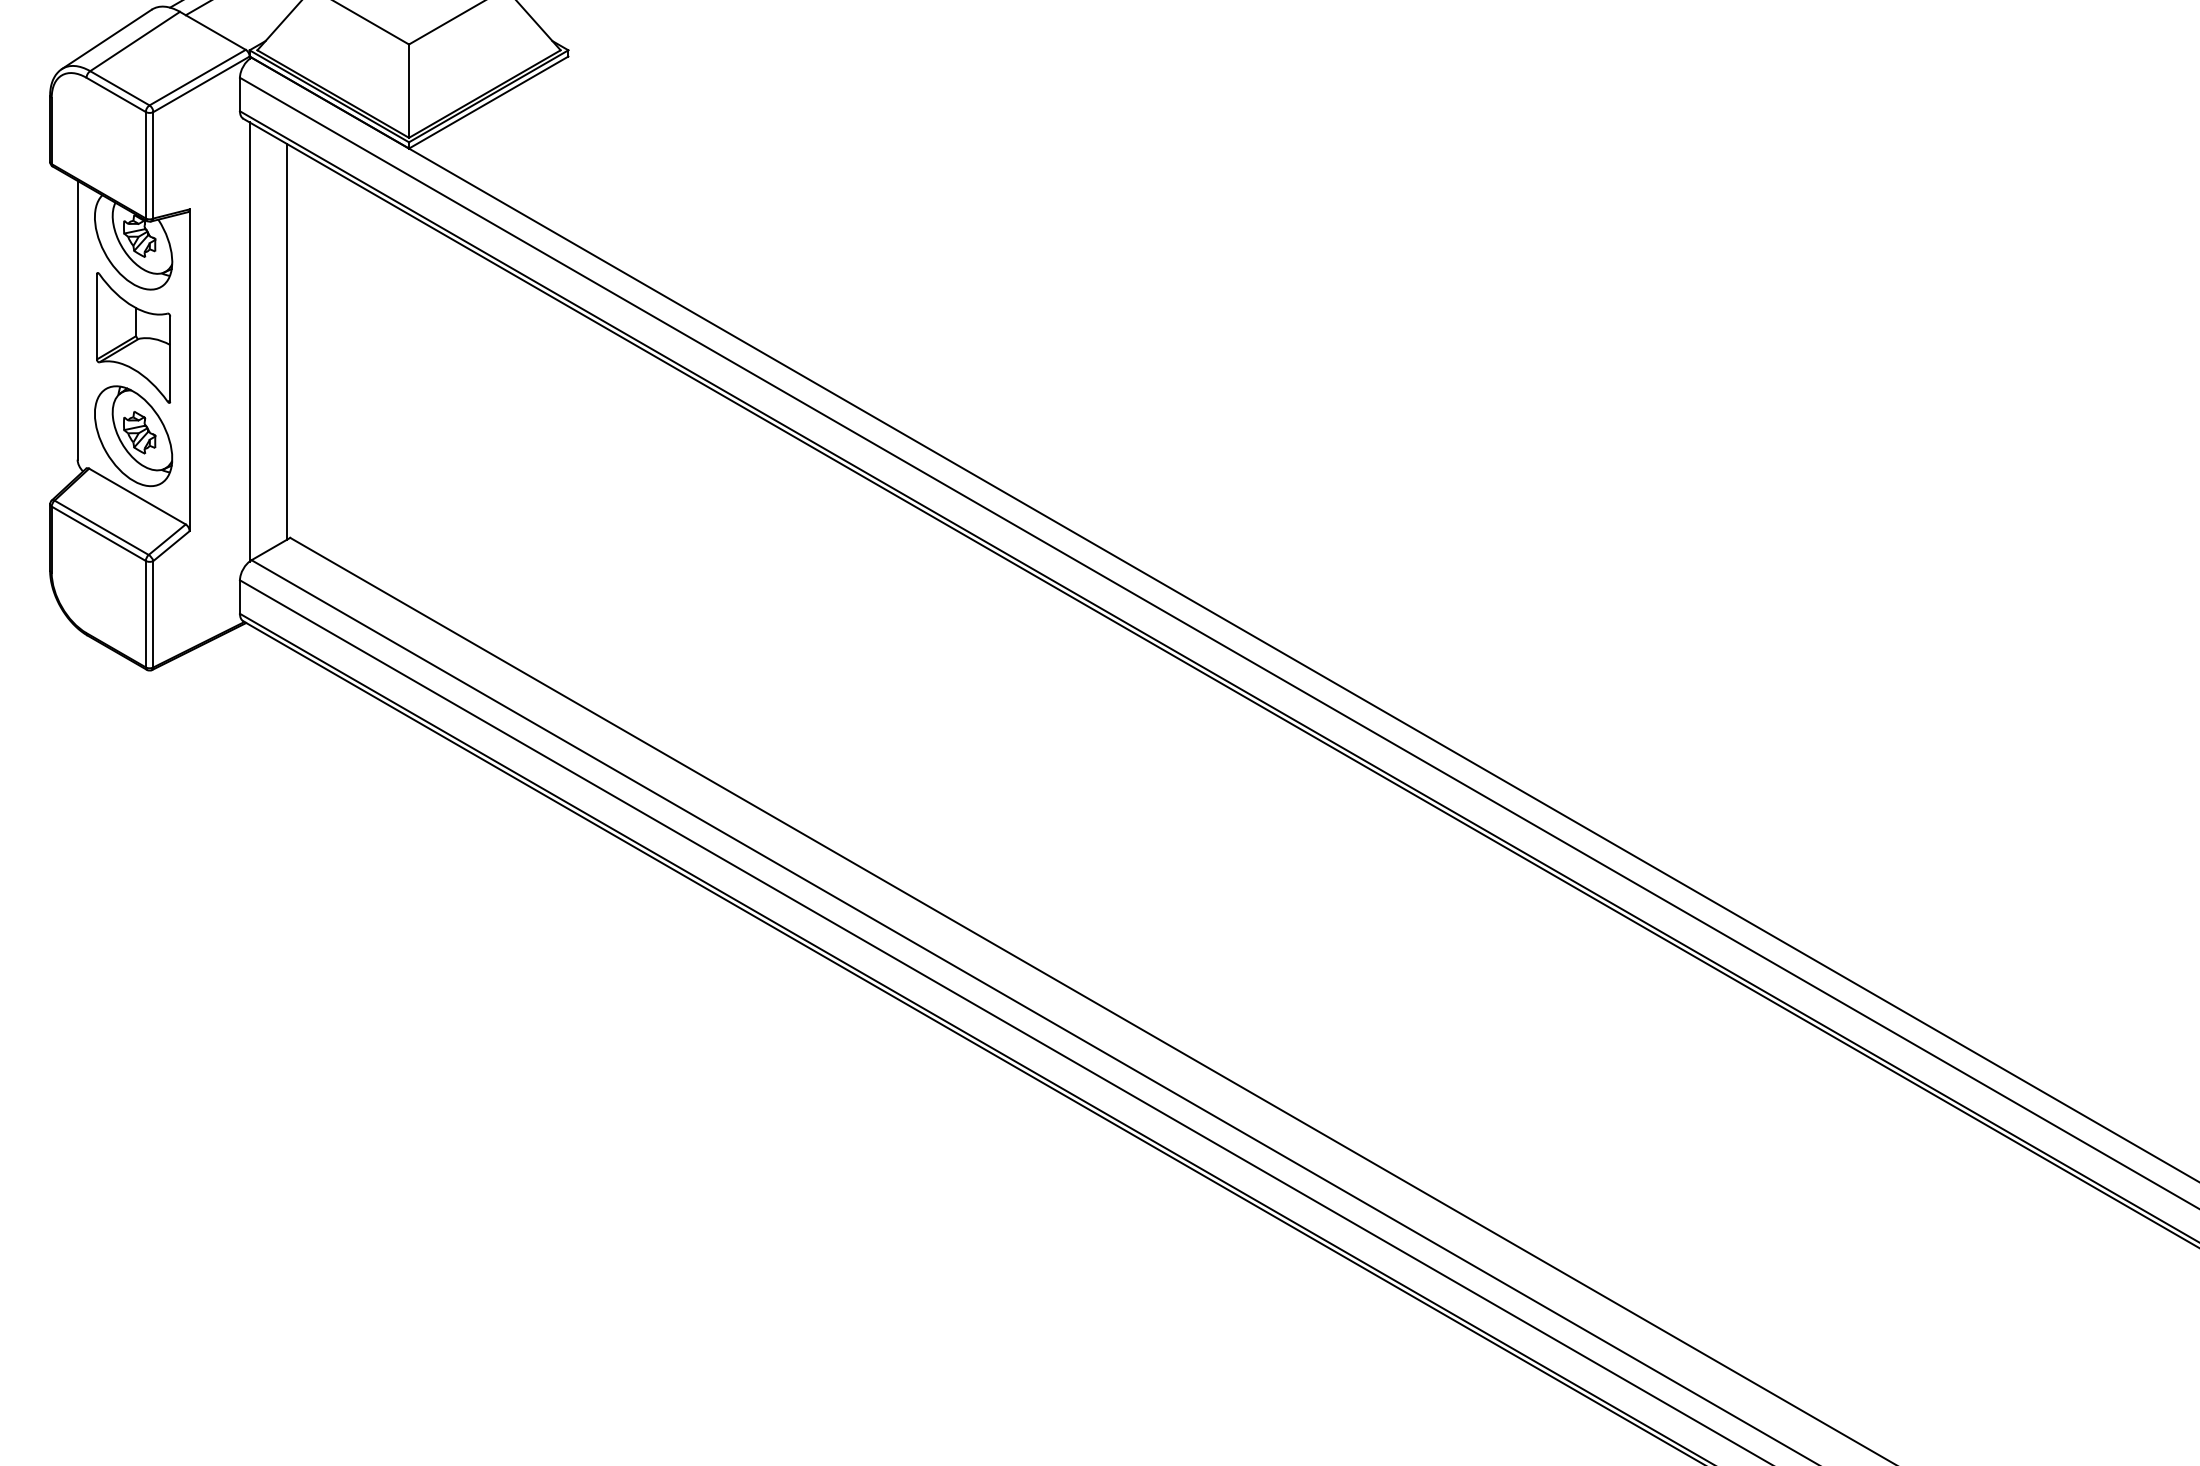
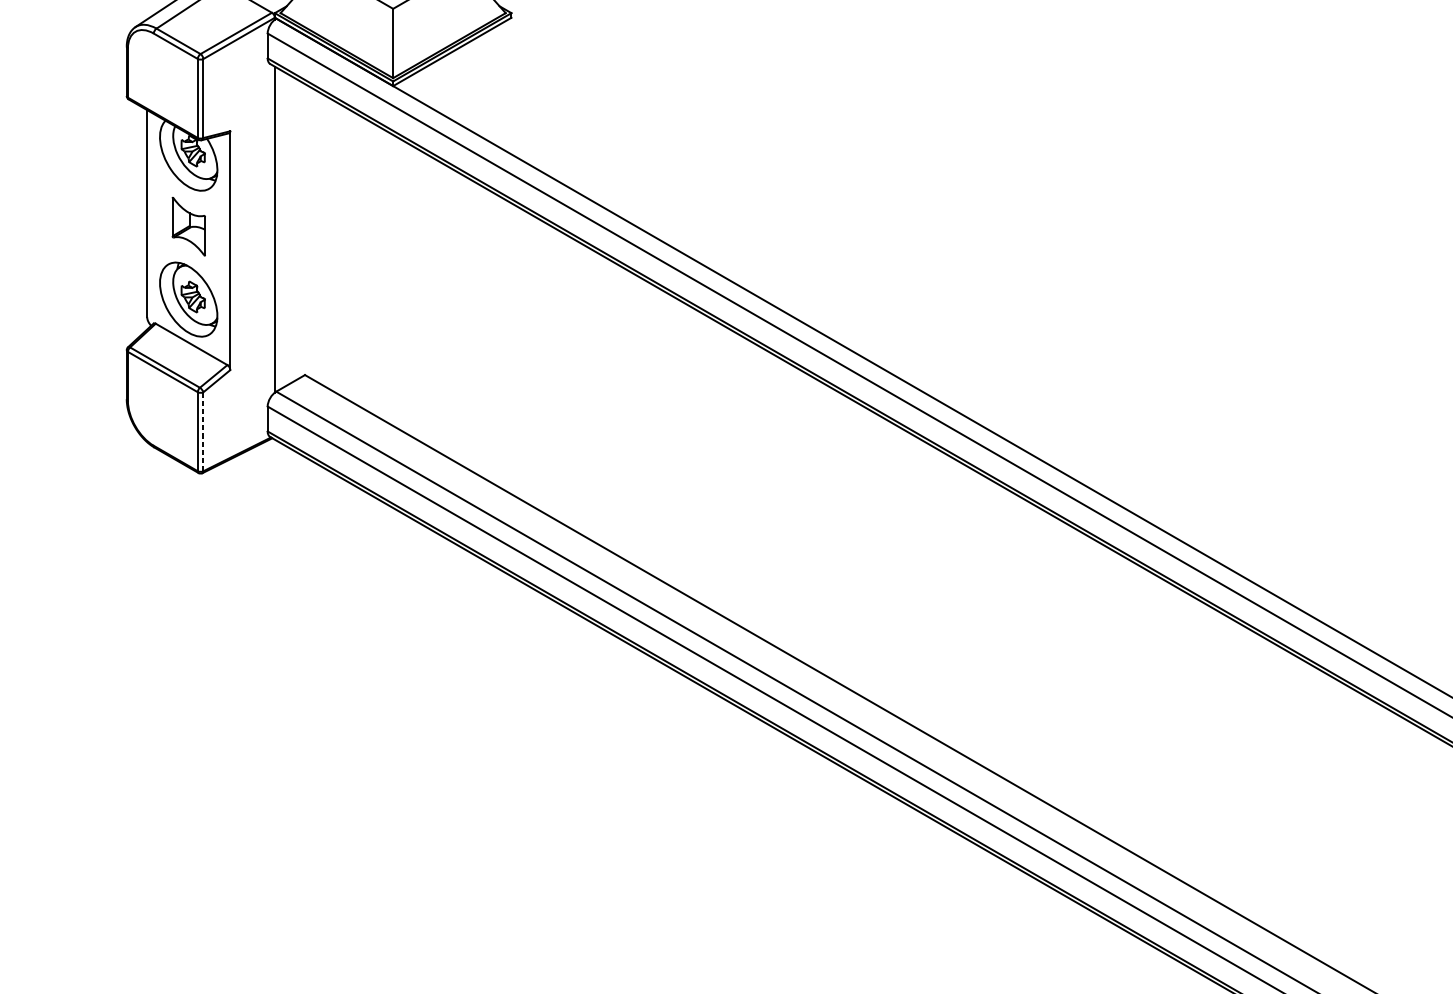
part: (133, 337) -> (188, 226), size x0.6
line: (286, 341) -> (302, 229), removed
line: (153, 613) -> (203, 431), solid -> dashed

